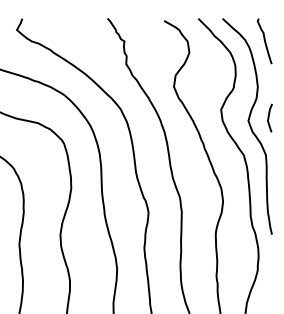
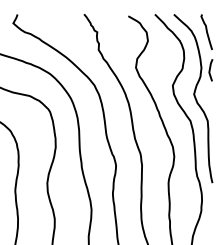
line: (269, 117) -> (210, 69), moved

